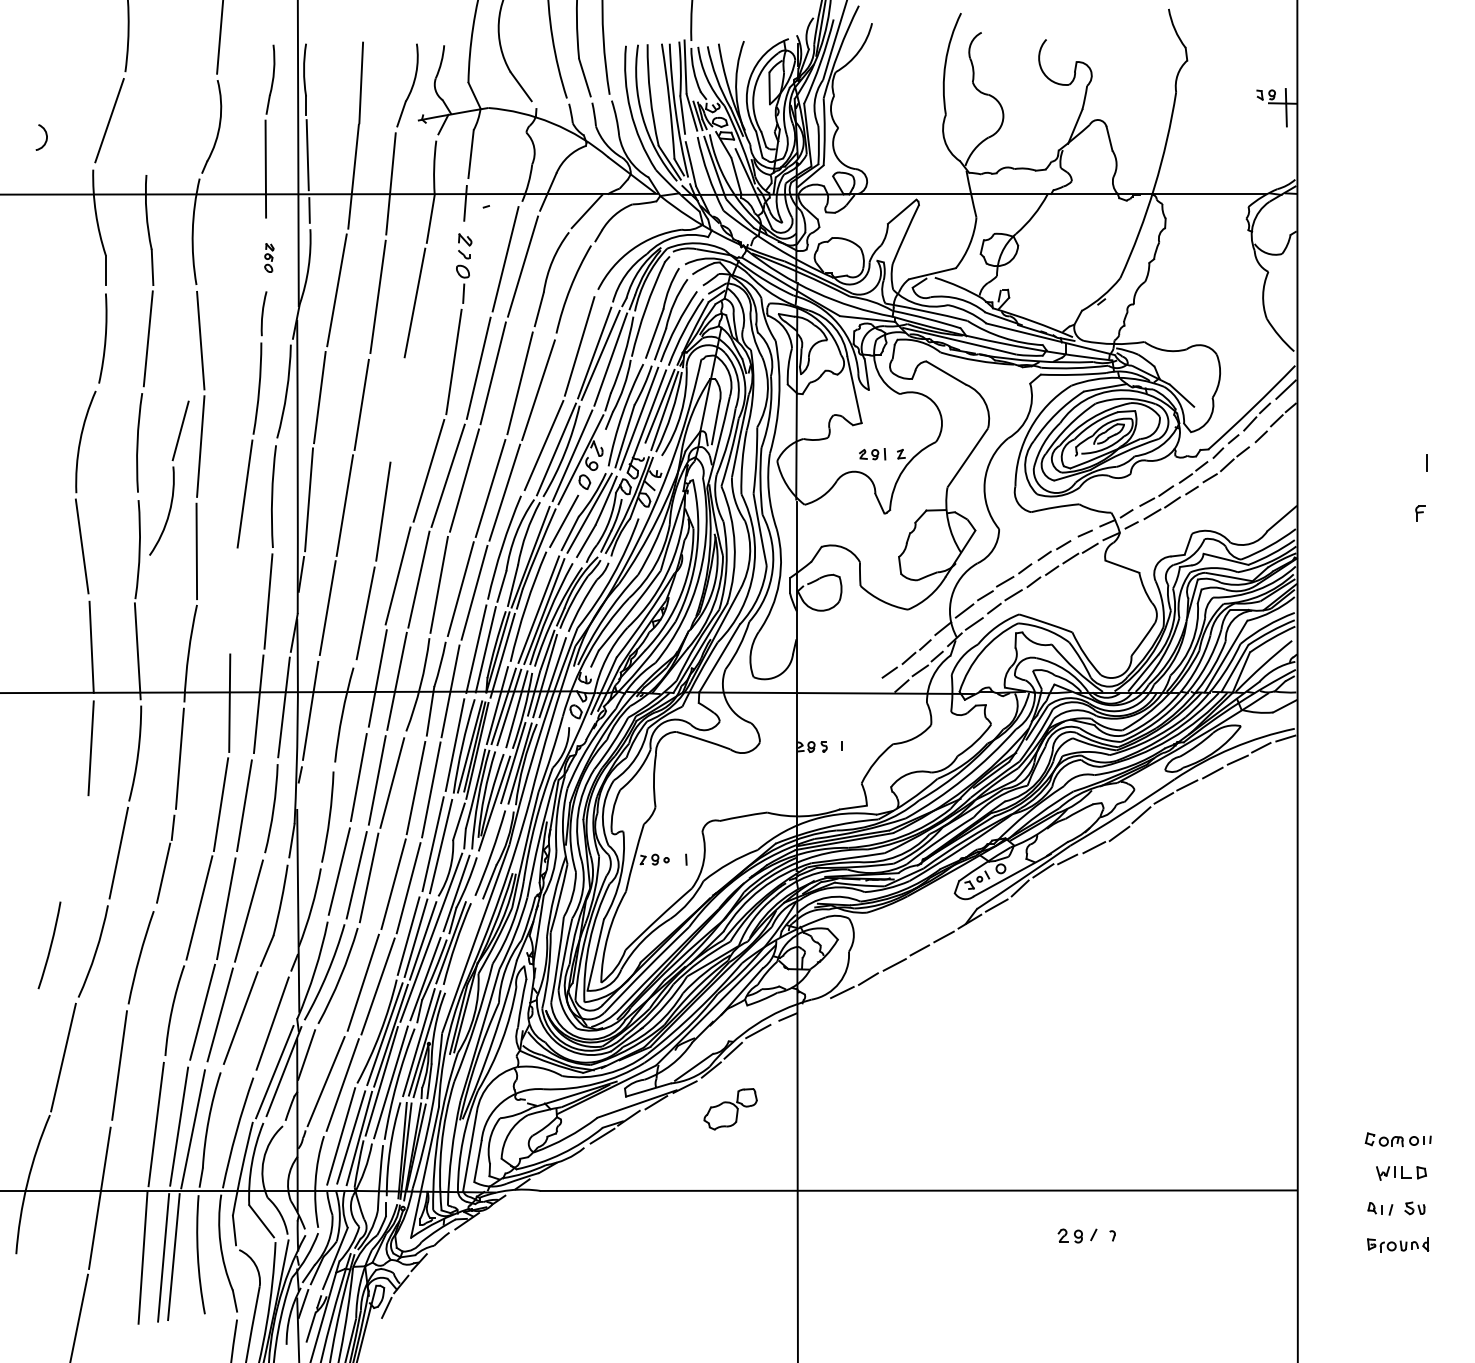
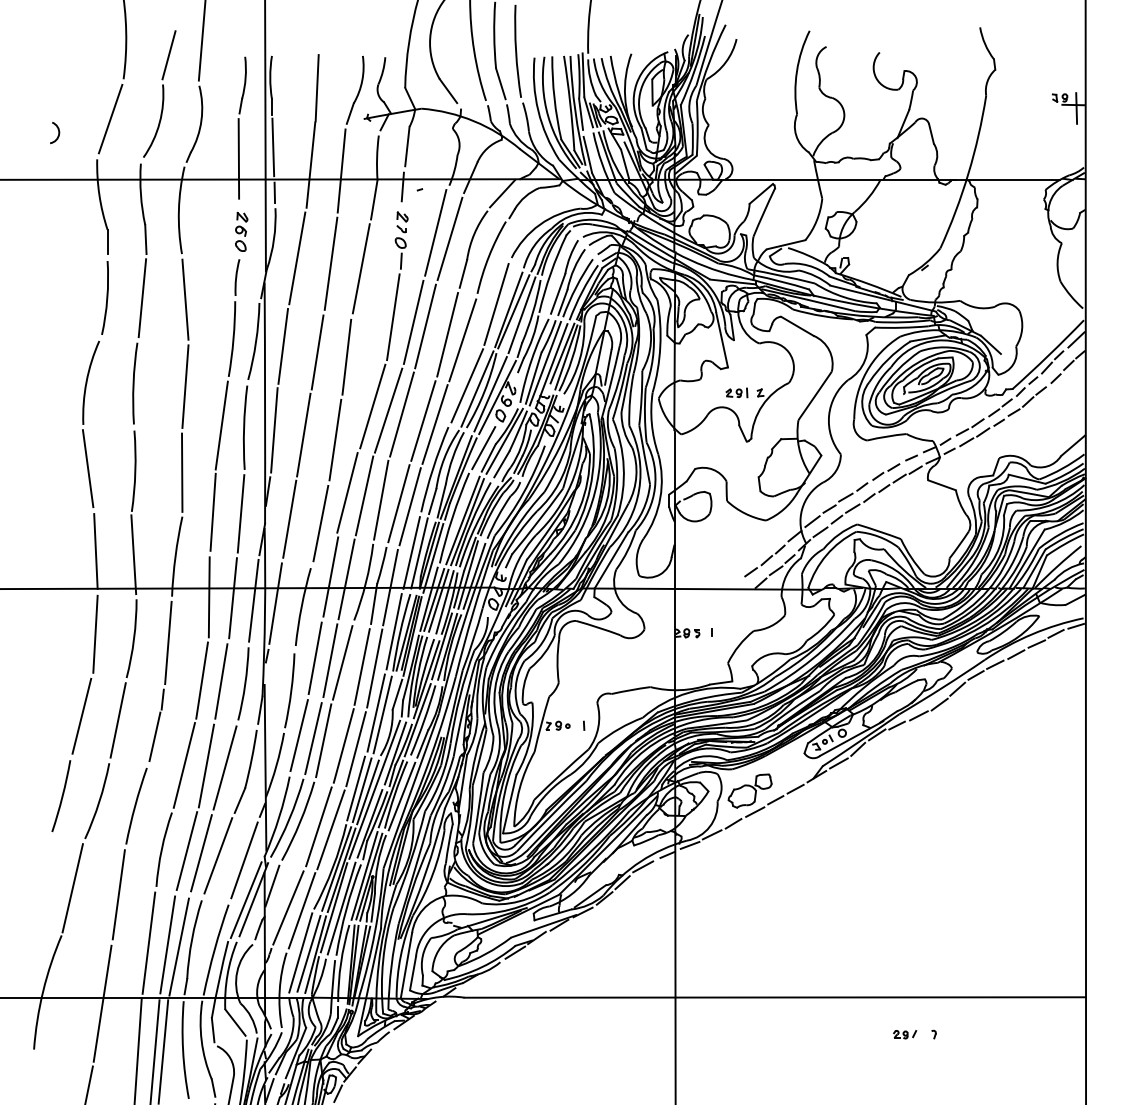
part: (269, 257) -> (241, 231), size x1.67
line: (397, 410) -> (346, 357), added
part: (169, 477) -> (159, 93), moved
line: (234, 599) -> (213, 512), added
line: (74, 847) -> (81, 715), added
line: (483, 852) -> (417, 719), added
line: (464, 945) -> (401, 796), added
line: (815, 1005) -> (690, 845), added
part: (730, 1109) -> (750, 791), moved
part: (1076, 1235) -> (904, 1034), size x0.71

